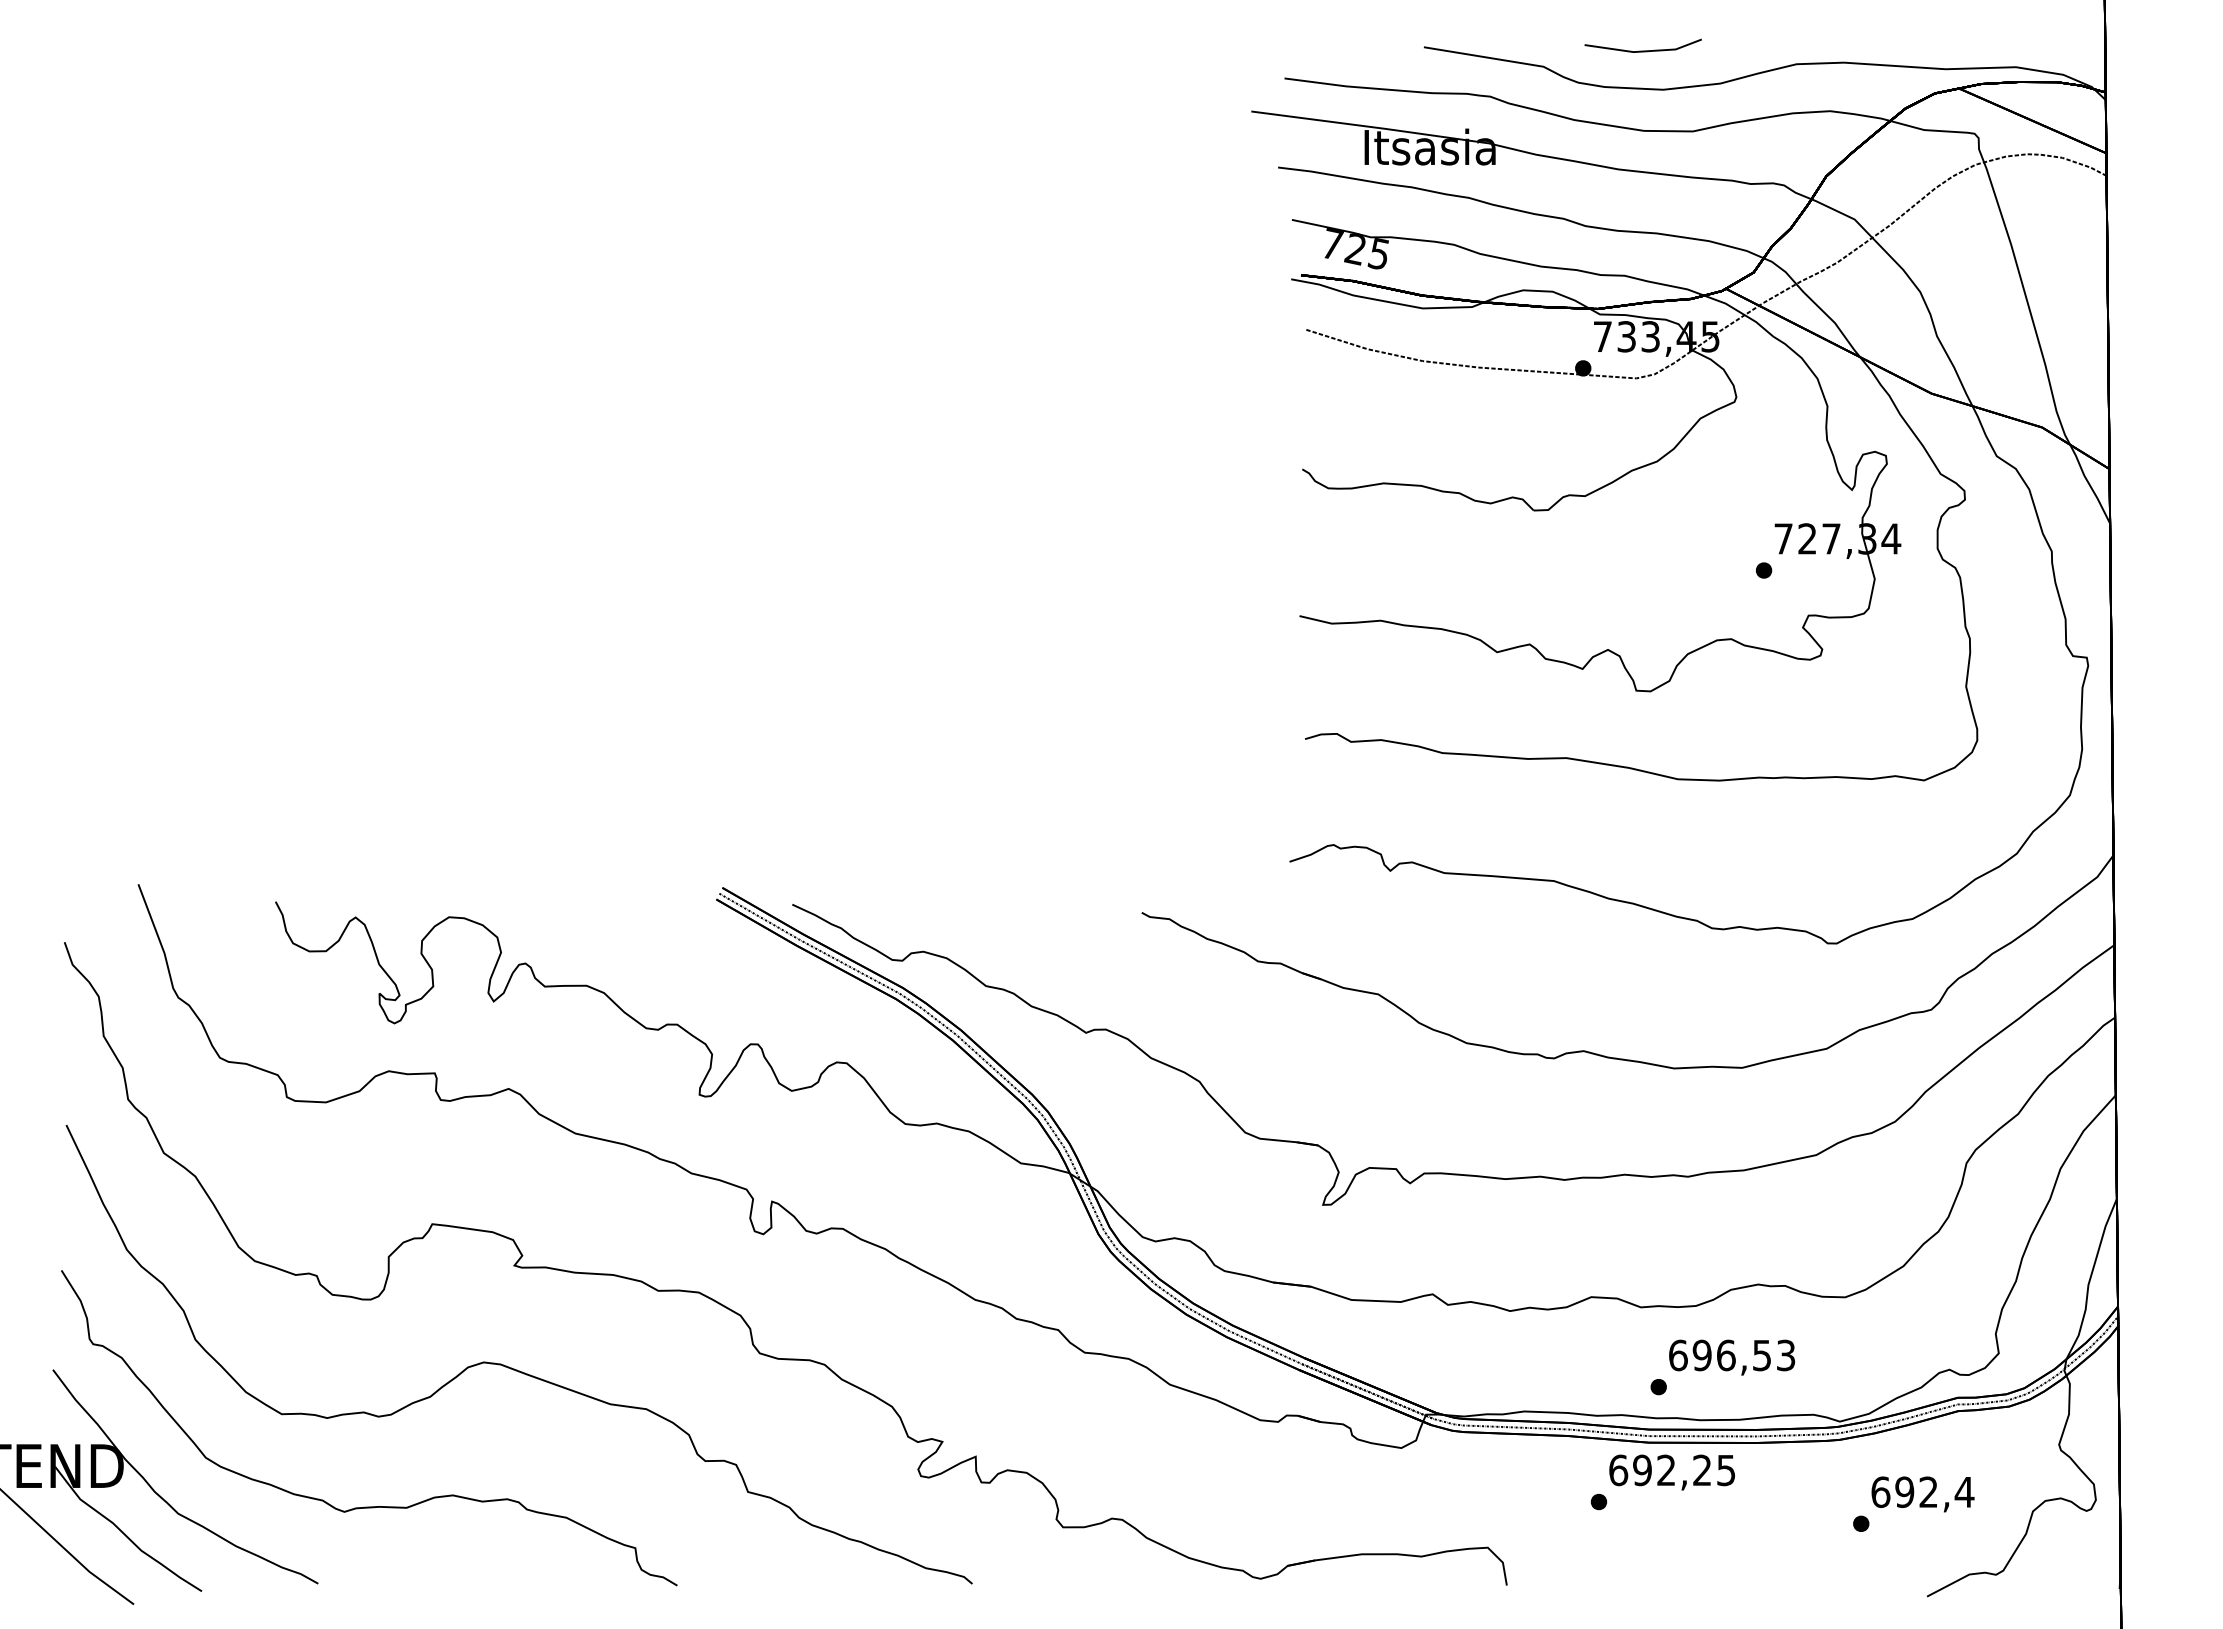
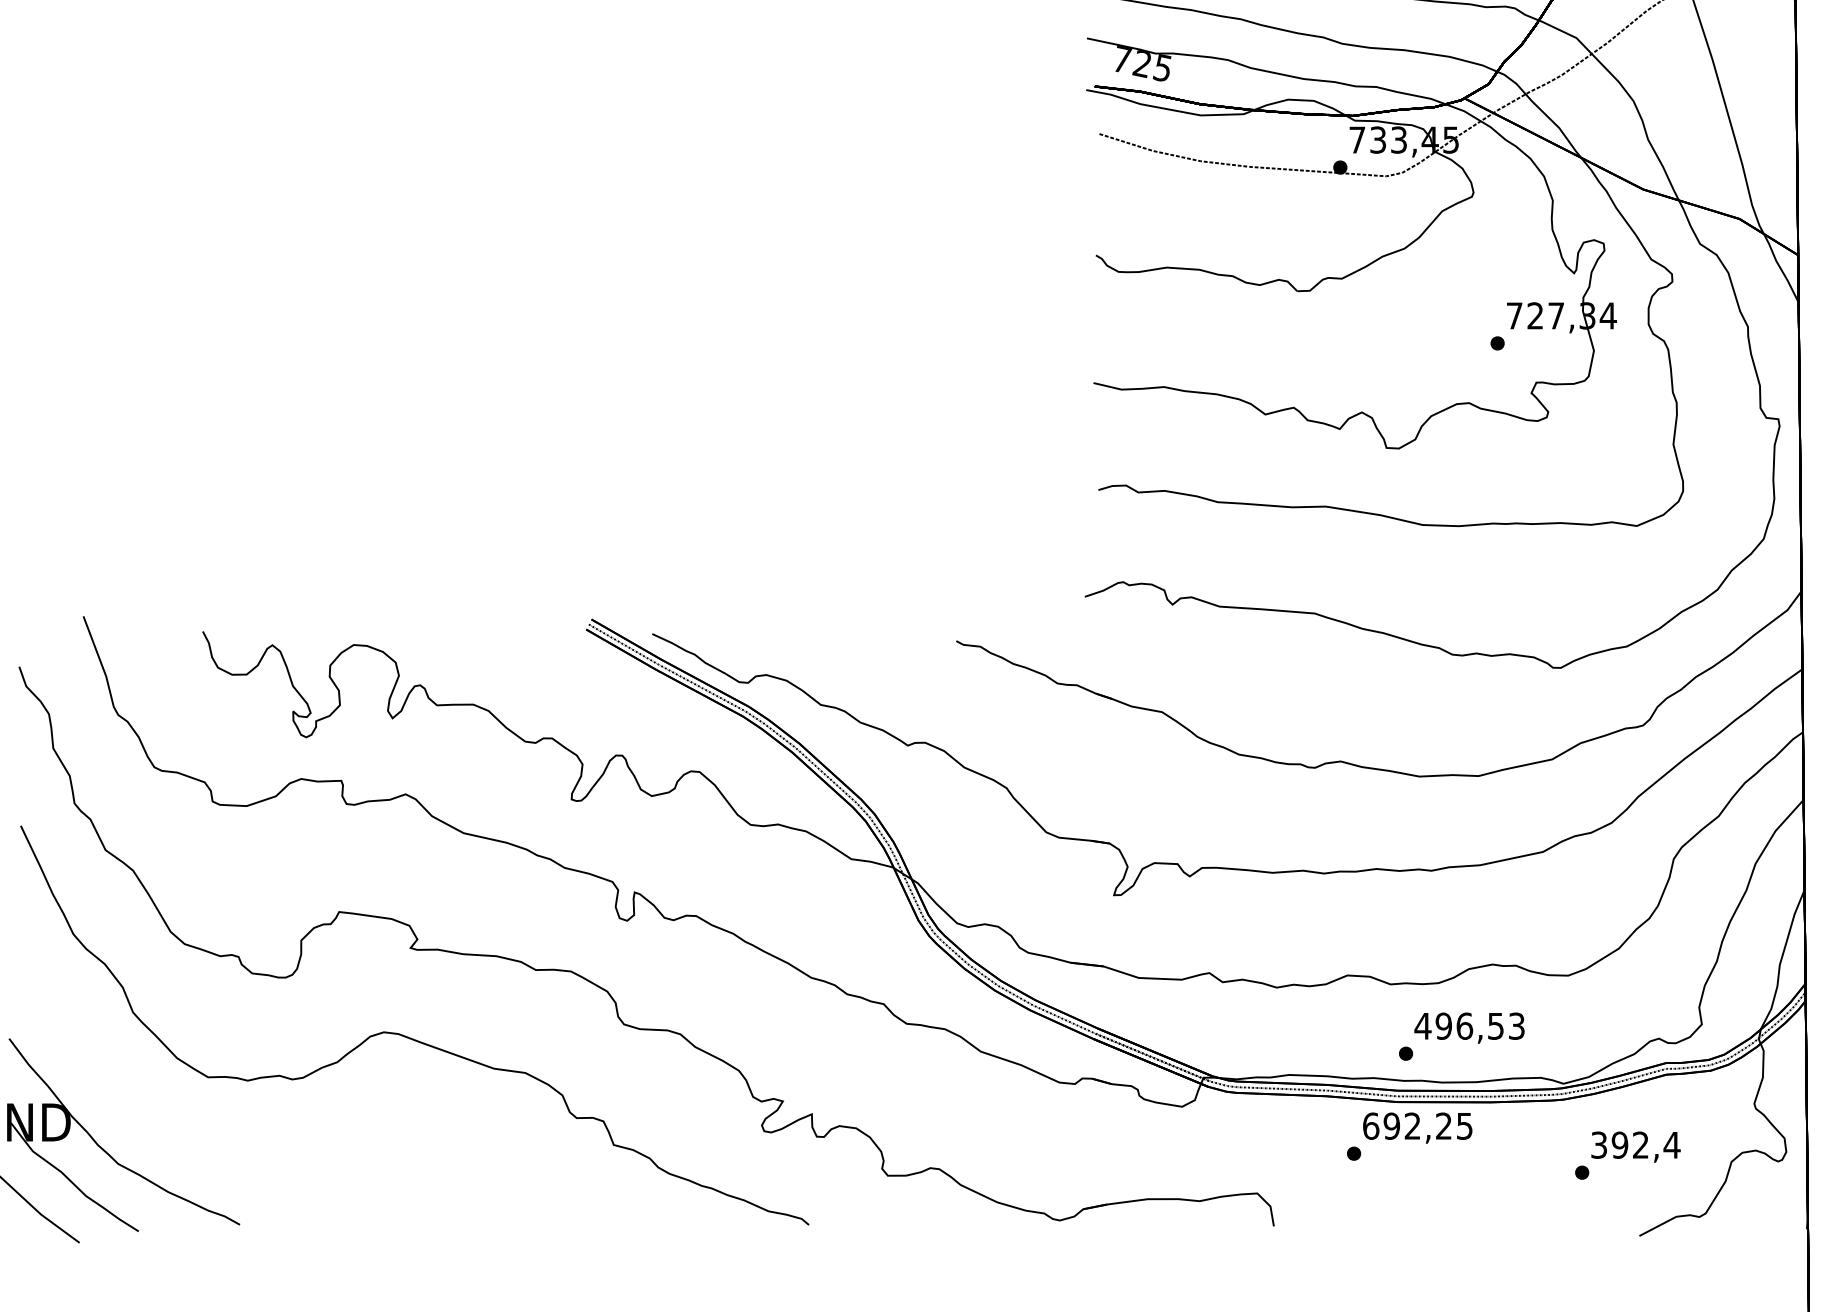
text: (1678, 1355) -> (1423, 1026), 696,53 -> 496,53
text: (1880, 1491) -> (1598, 1144), 692,4 -> 392,4
part: (369, 1506) -> (284, 1157), removed

